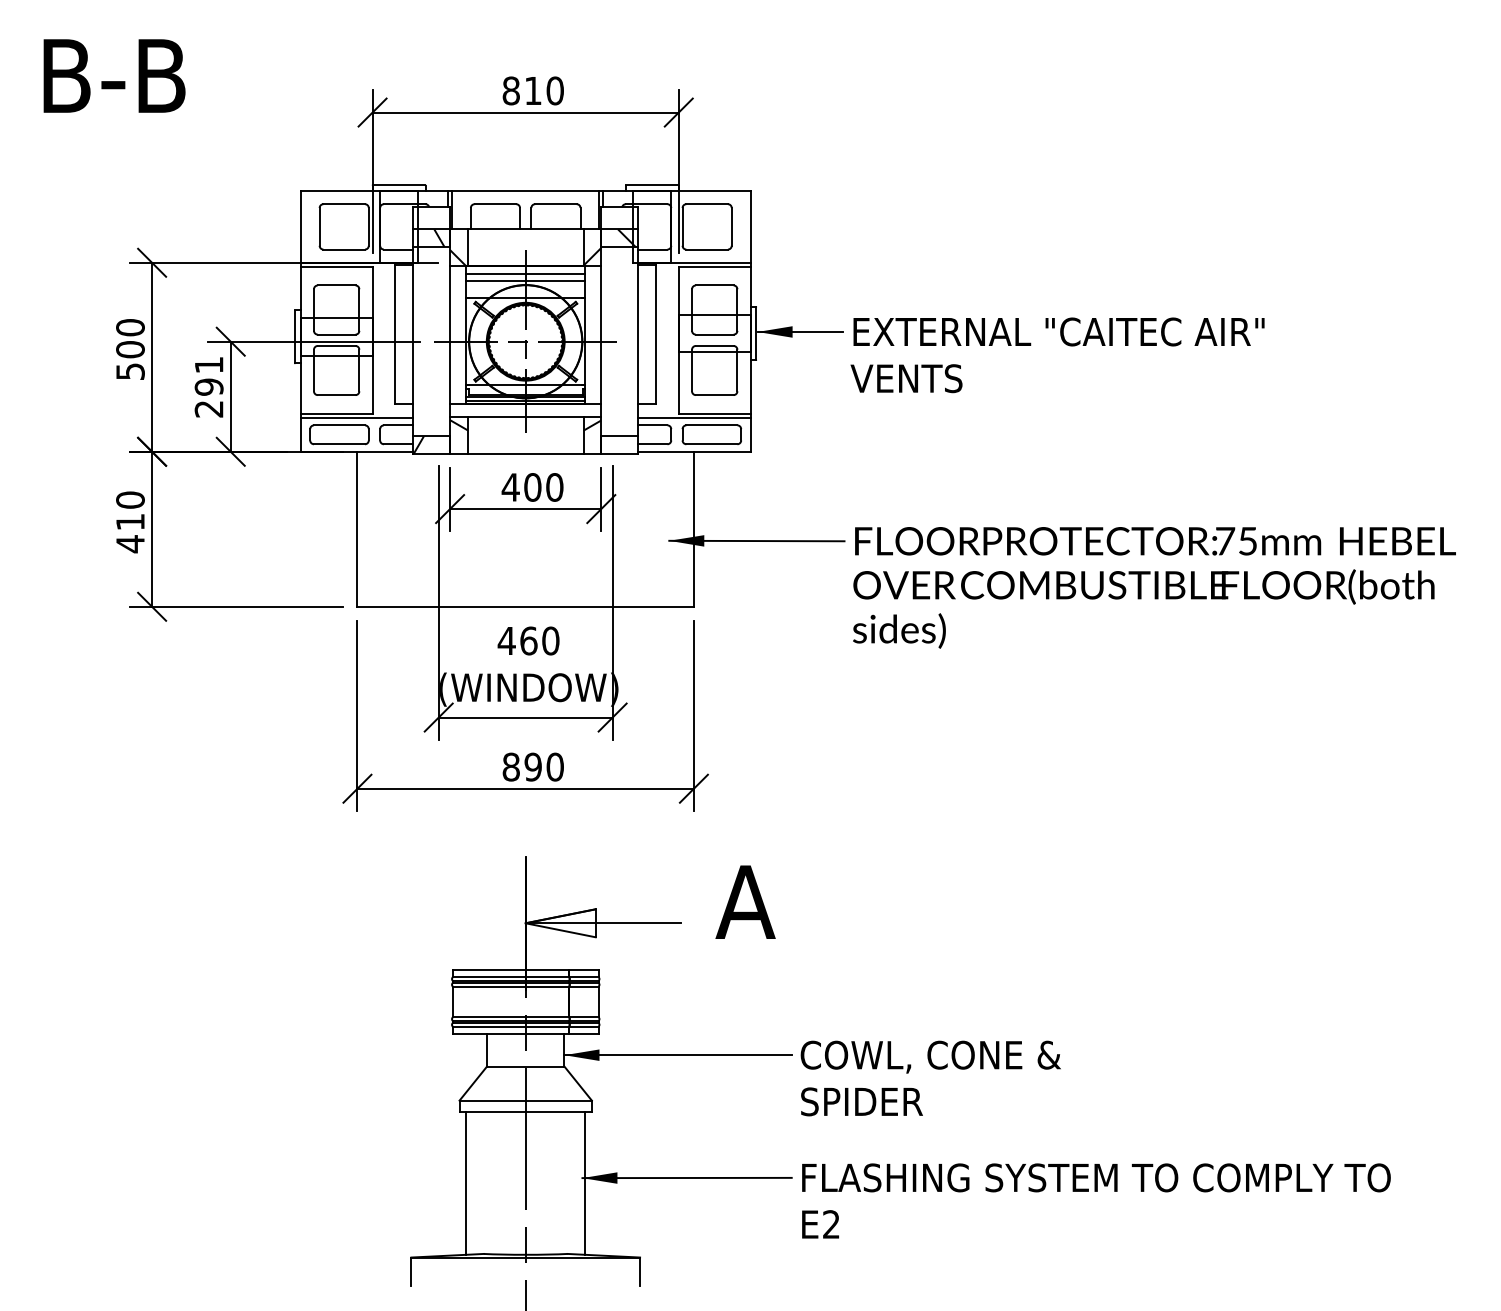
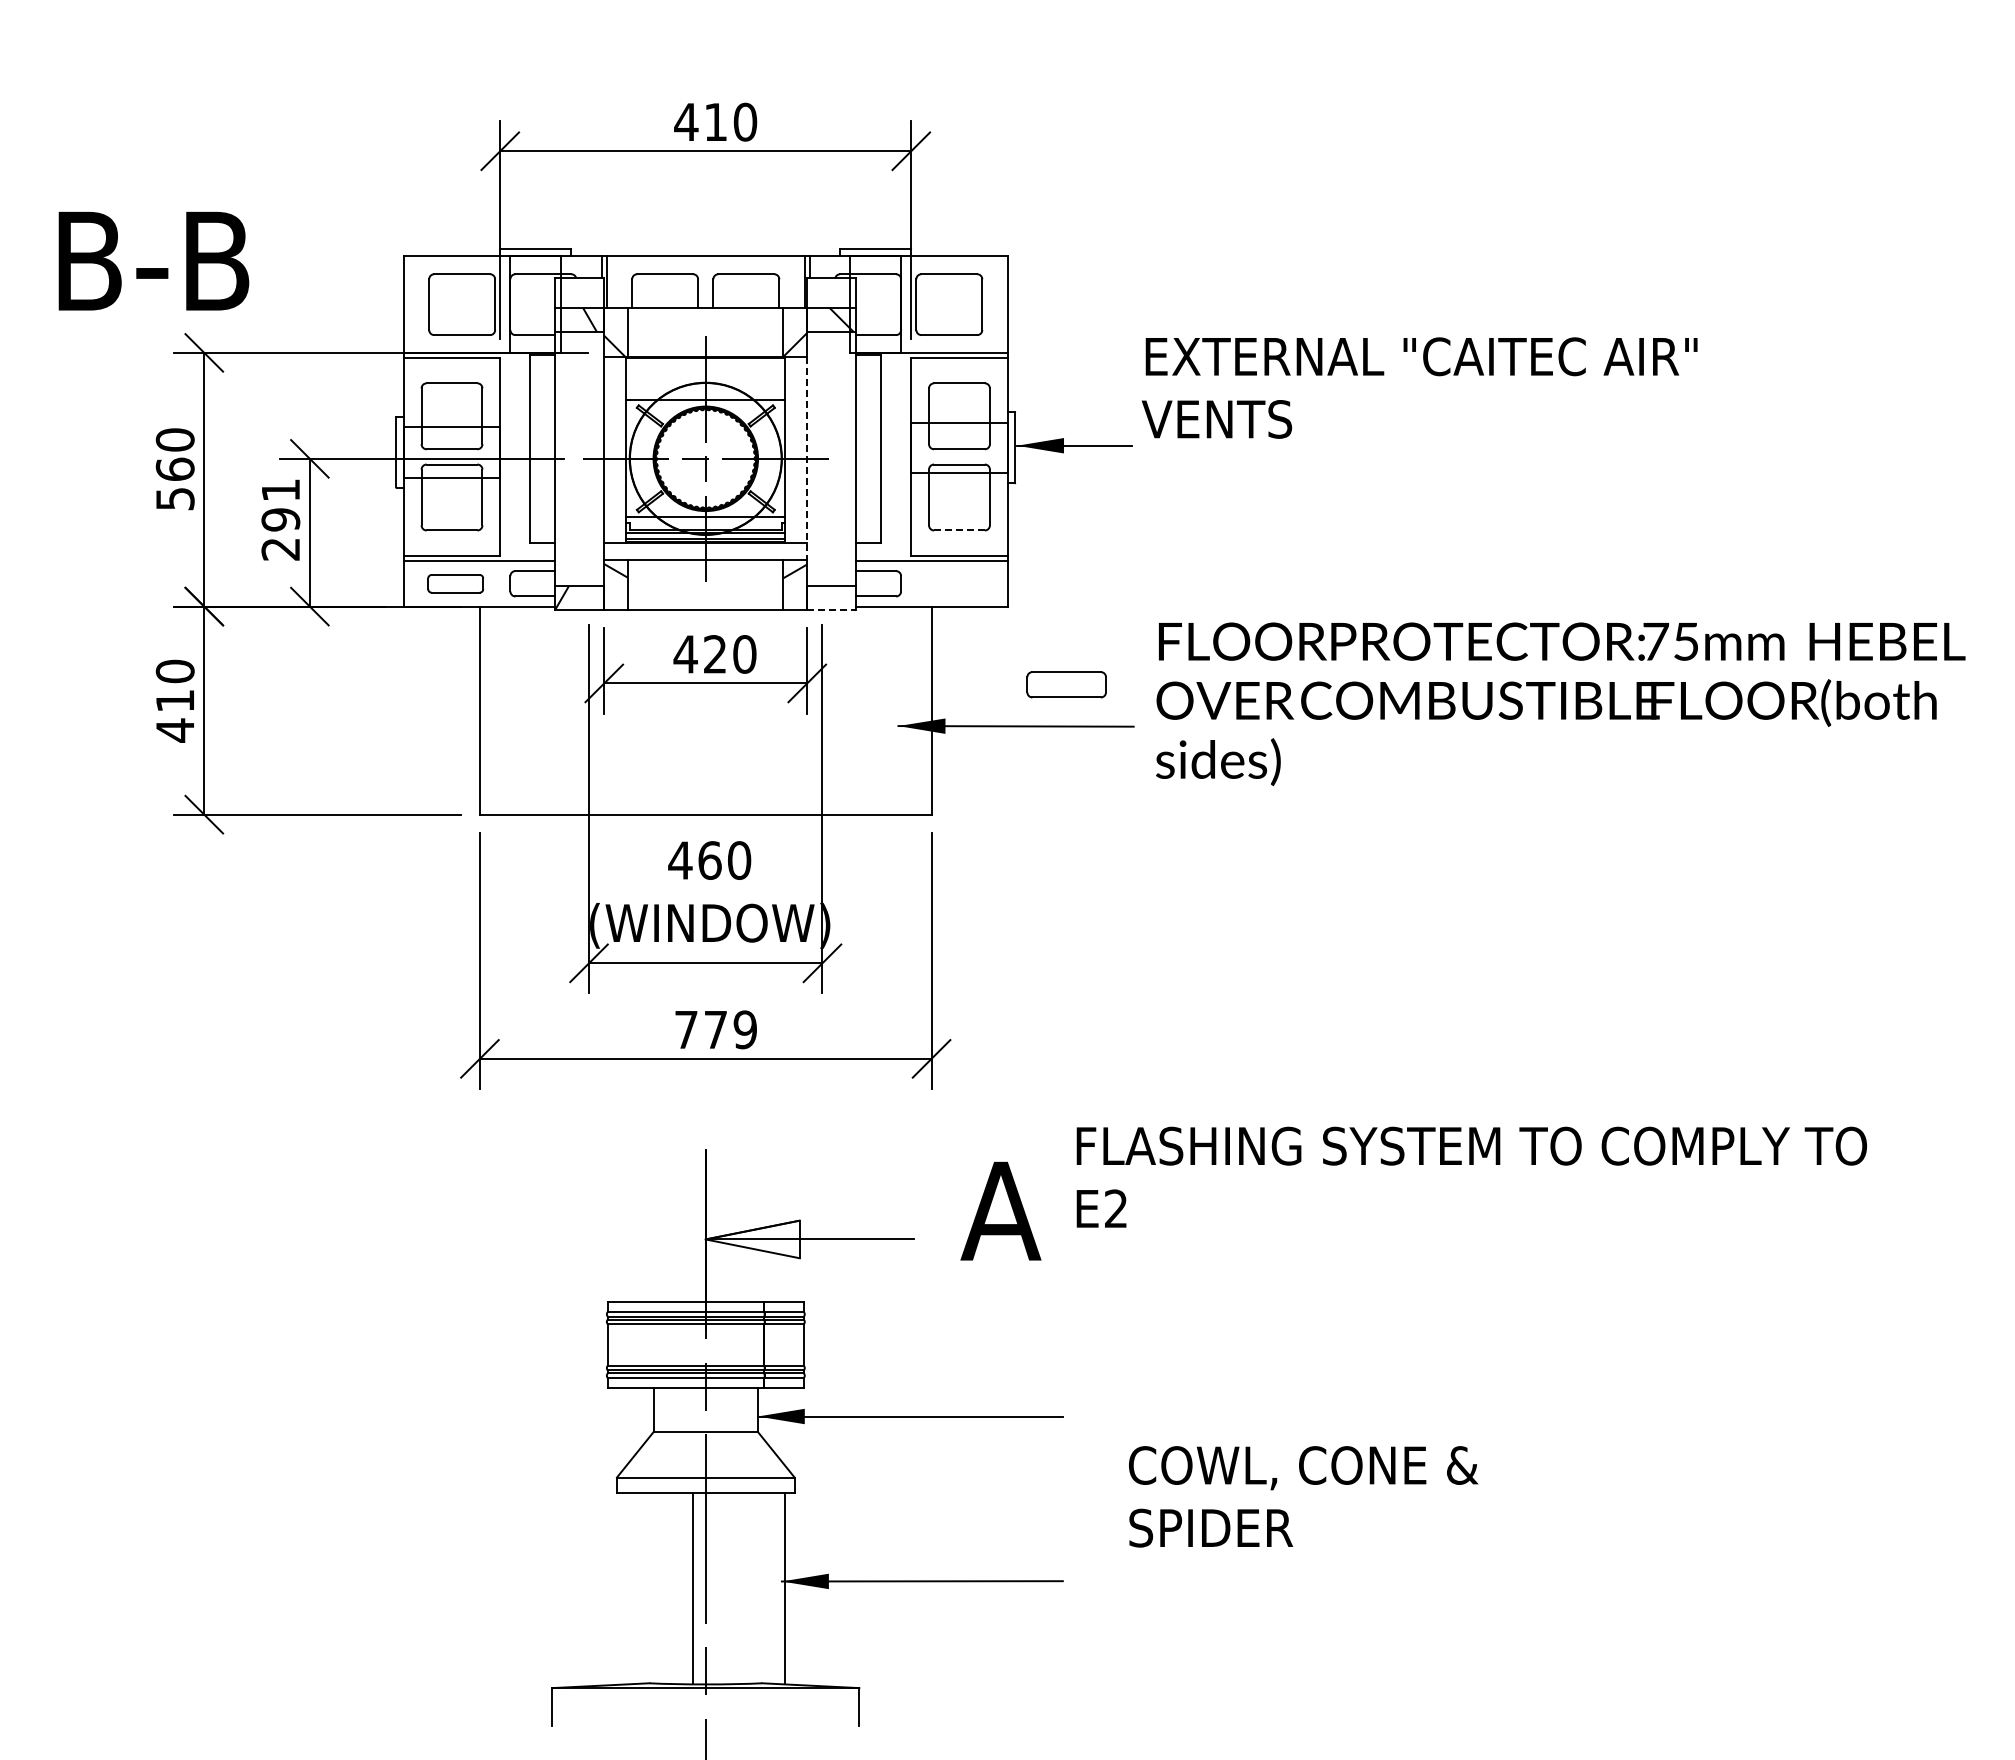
text: (114, 75) -> (153, 260), moved
text: (511, 90) -> (686, 121), 810 -> 410
line: (525, 273) -> (705, 367), removed
line: (525, 281) -> (705, 377), removed
line: (601, 342) -> (807, 459), solid -> dashed
text: (129, 349) -> (174, 469), 500 -> 560
text: (1057, 354) -> (1419, 387), moved
line: (714, 395) -> (959, 530), solid -> dashed
part: (339, 434) -> (455, 583), size x0.7
part: (711, 434) -> (1066, 684), moved
line: (619, 453) -> (831, 609), solid -> dashed
text: (532, 487) -> (714, 654), 400 -> 420
text: (1154, 587) -> (1560, 703), moved
text: (533, 766) -> (716, 1029), 890 -> 779
text: (930, 1078) -> (1303, 1496), moved
line: (466, 1183) -> (693, 1588), moved
text: (1096, 1200) -> (1471, 1176), moved

